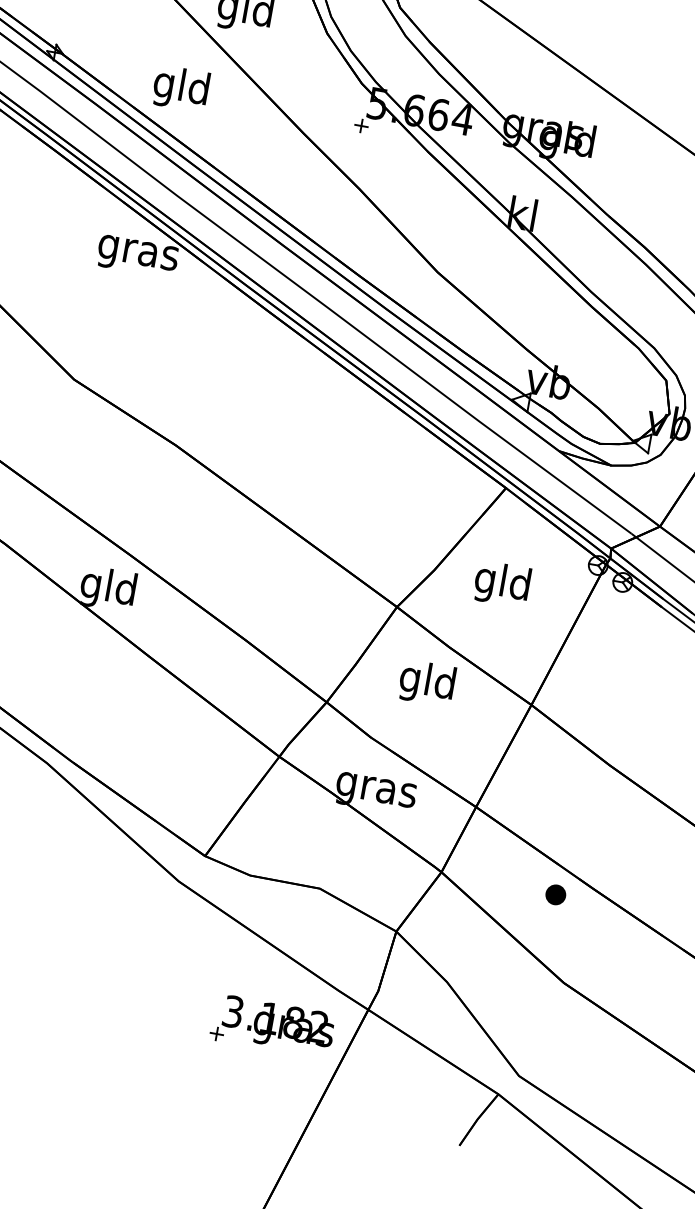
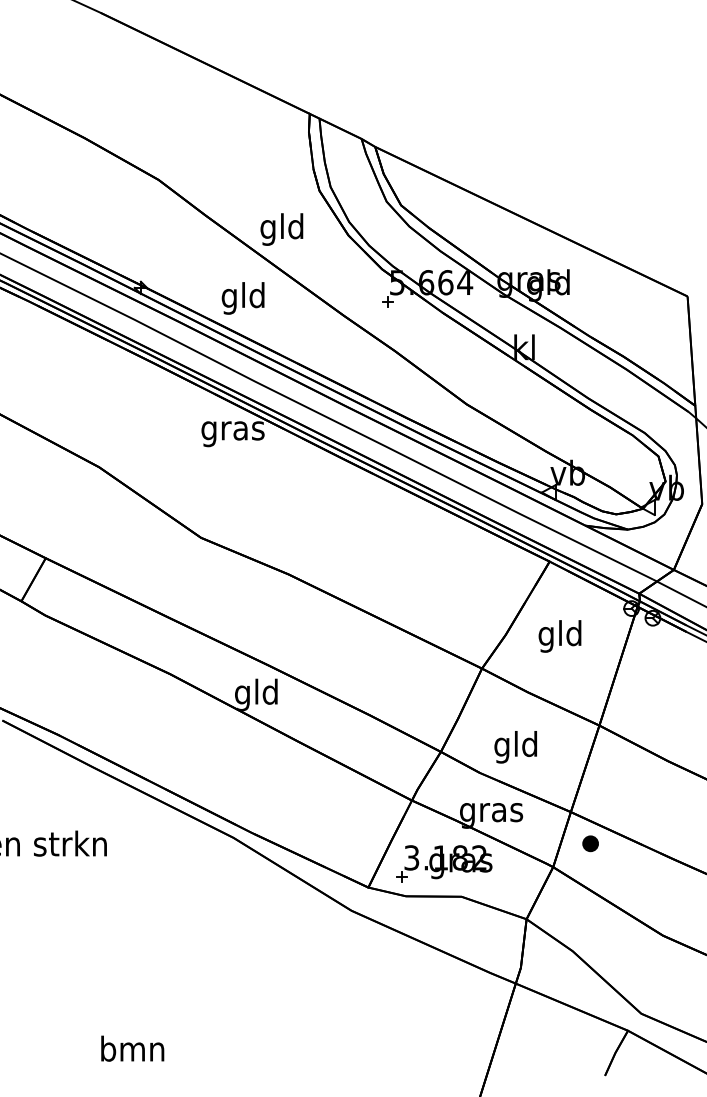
text: (426, 683) -> (515, 747), moved
part: (555, 894) -> (590, 843), moved
part: (273, 1026) -> (444, 863), moved

